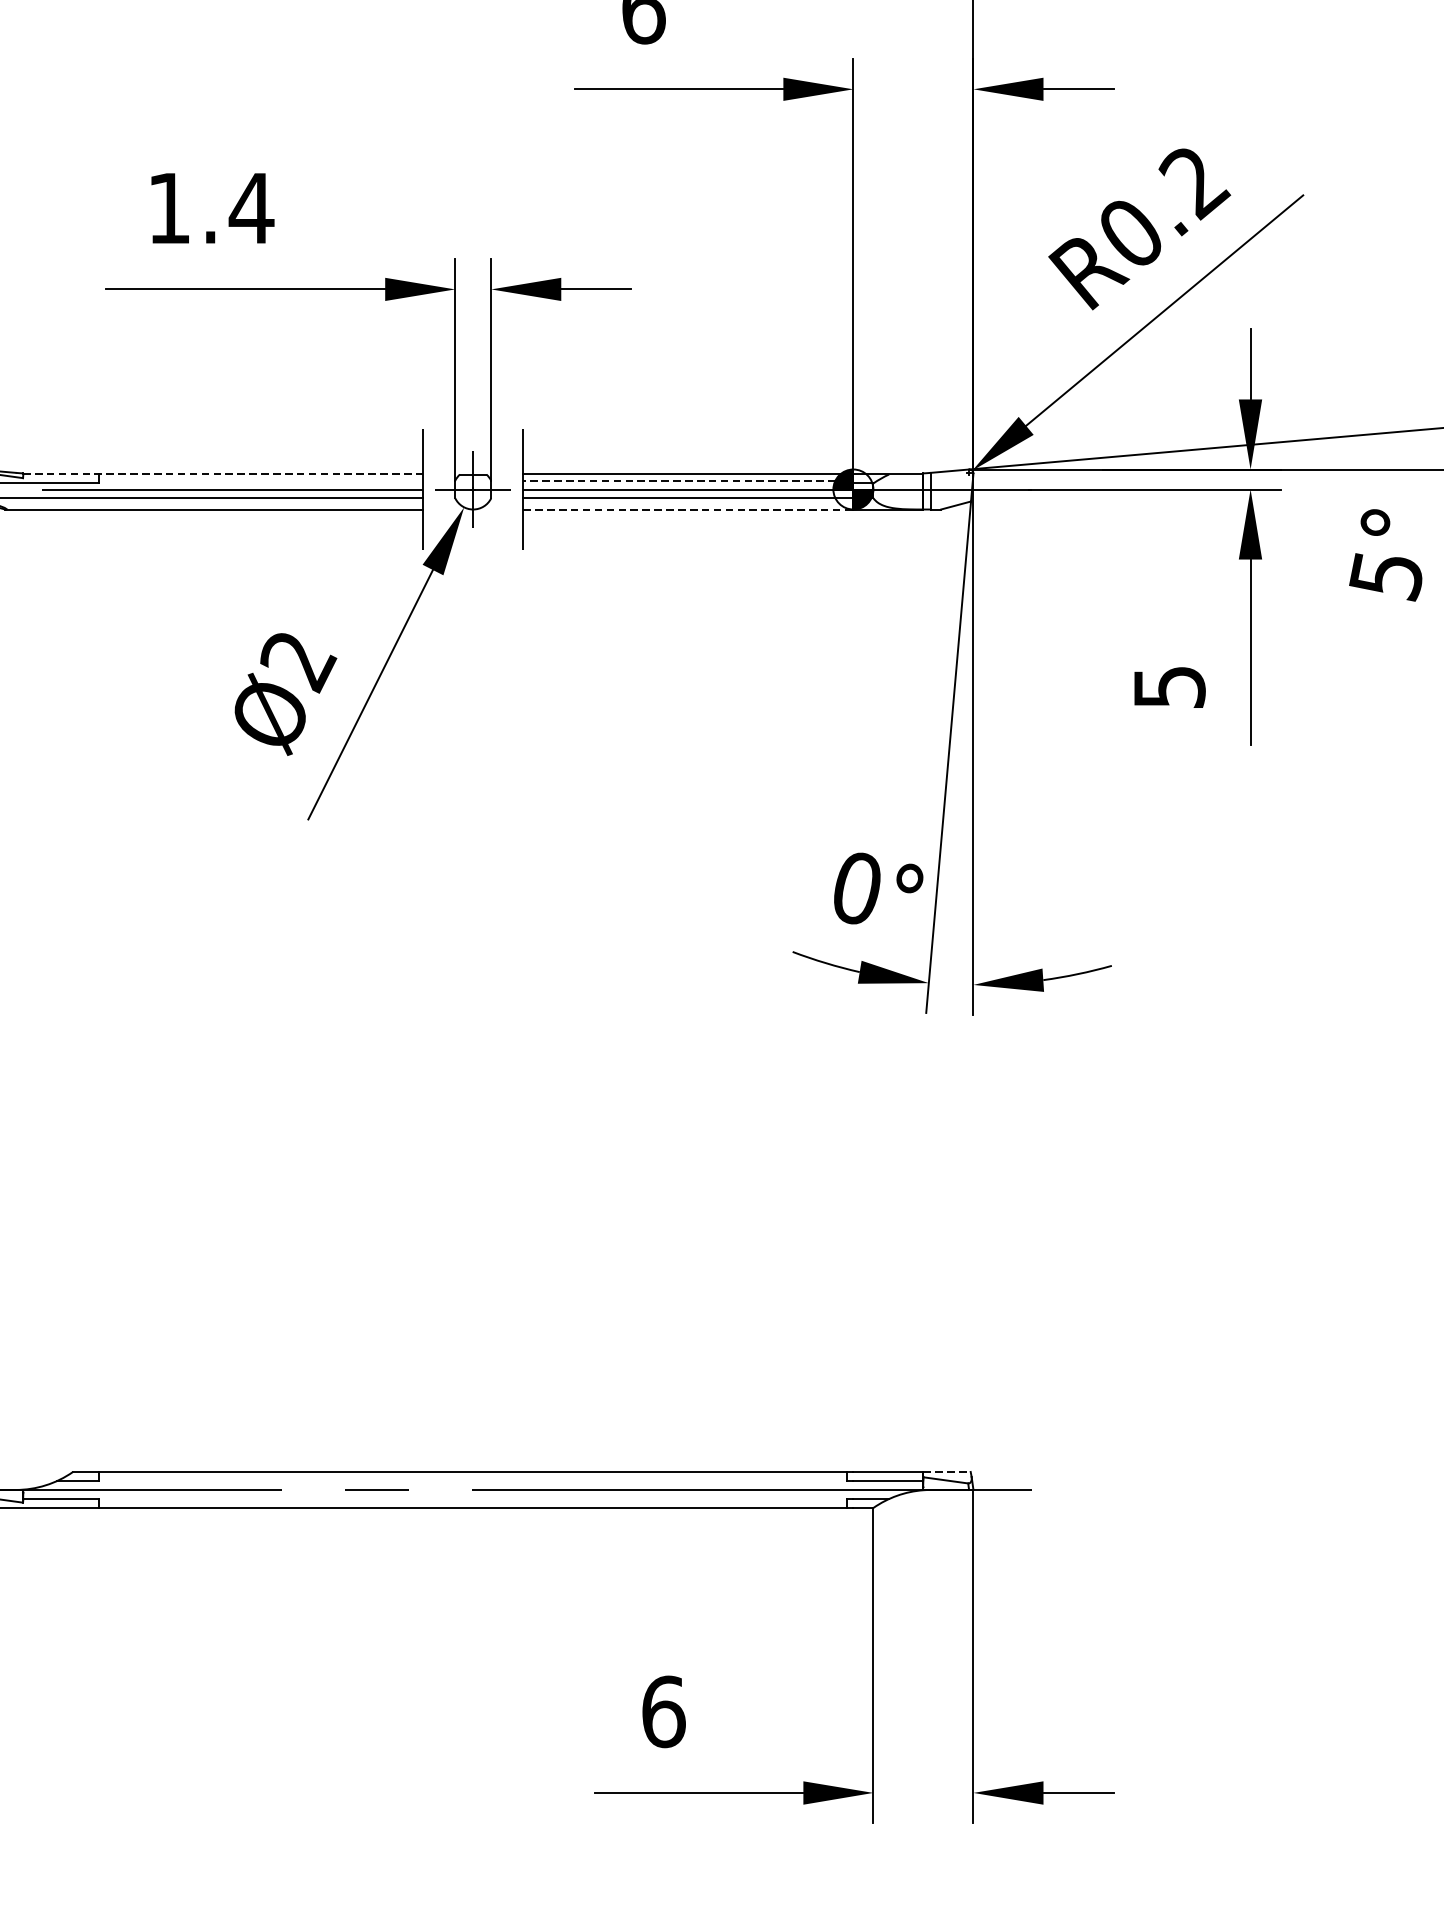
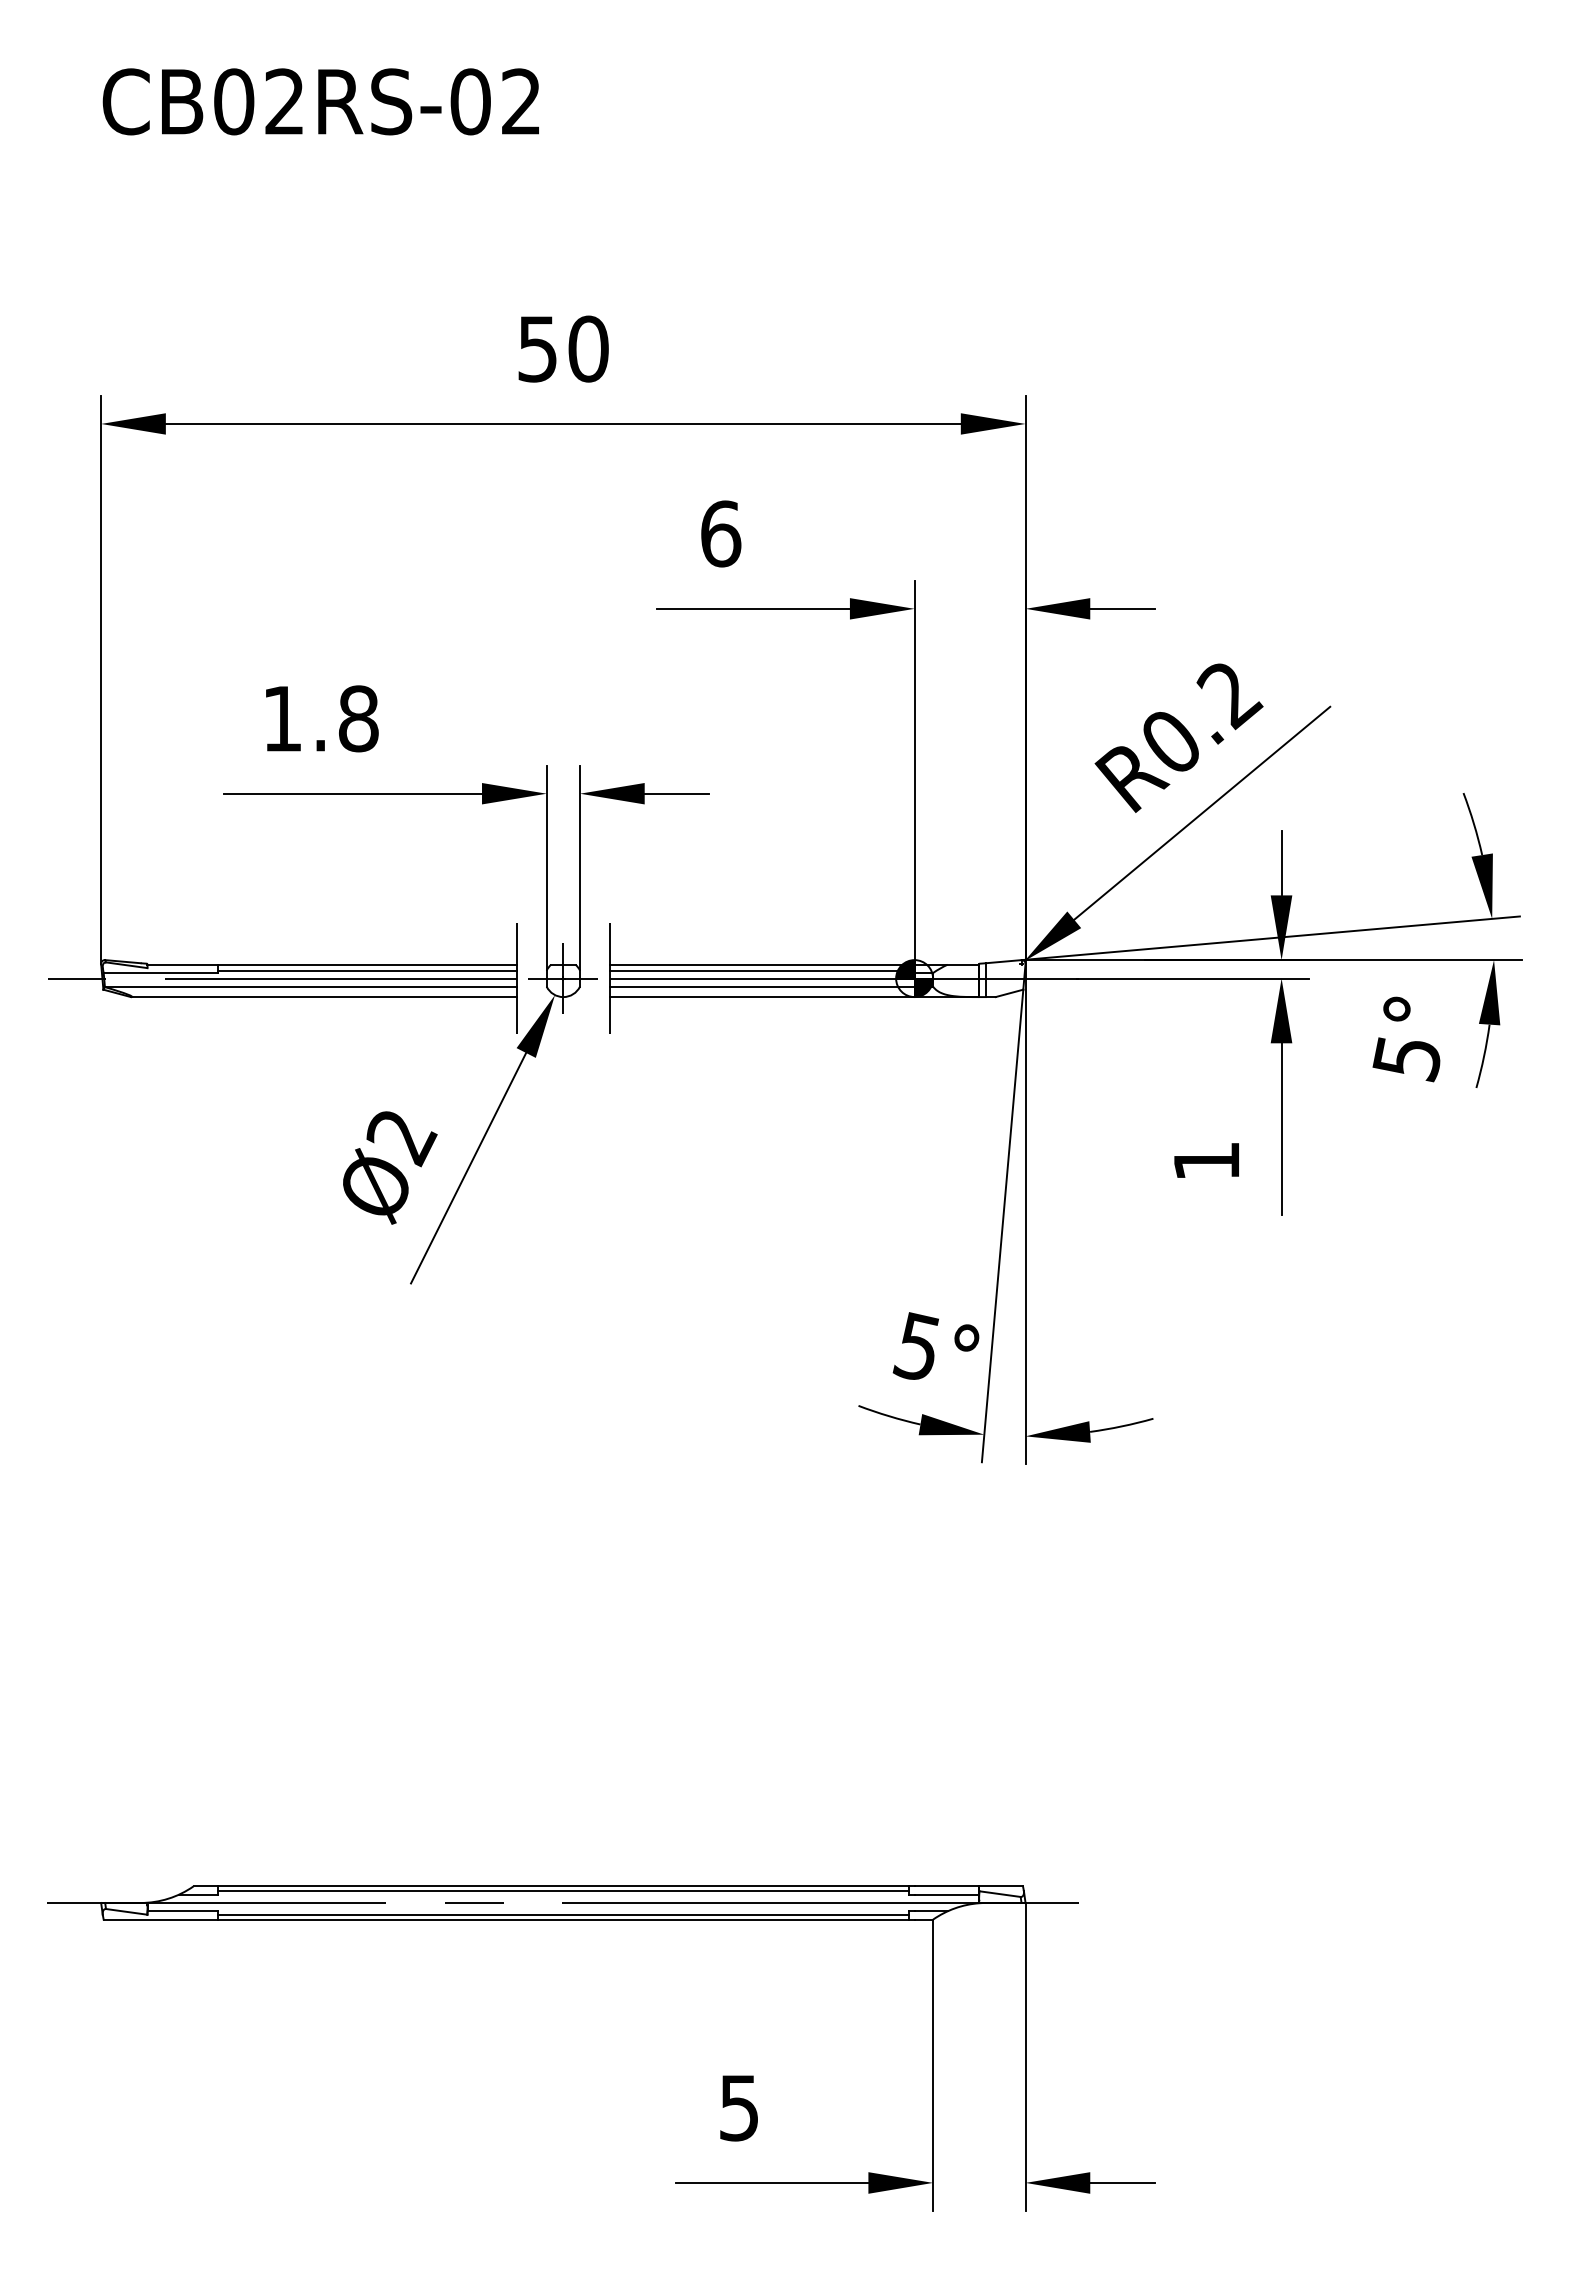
text: (251, 208) -> (358, 718), 1.4 -> 1.8
line: (223, 474) -> (332, 964), dashed -> solid
line: (261, 480) -> (367, 970), added
line: (685, 480) -> (759, 970), dashed -> solid
line: (688, 509) -> (762, 997), dashed -> solid
text: (1170, 687) -> (1207, 1161), 5 -> 1
text: (854, 887) -> (915, 1346), 0° -> 5°
line: (947, 1472) -> (1001, 1886), dashed -> solid
line: (473, 1476) -> (563, 1890), added
line: (473, 1503) -> (563, 1915), added
text: (663, 1711) -> (739, 2107), 6 -> 5

